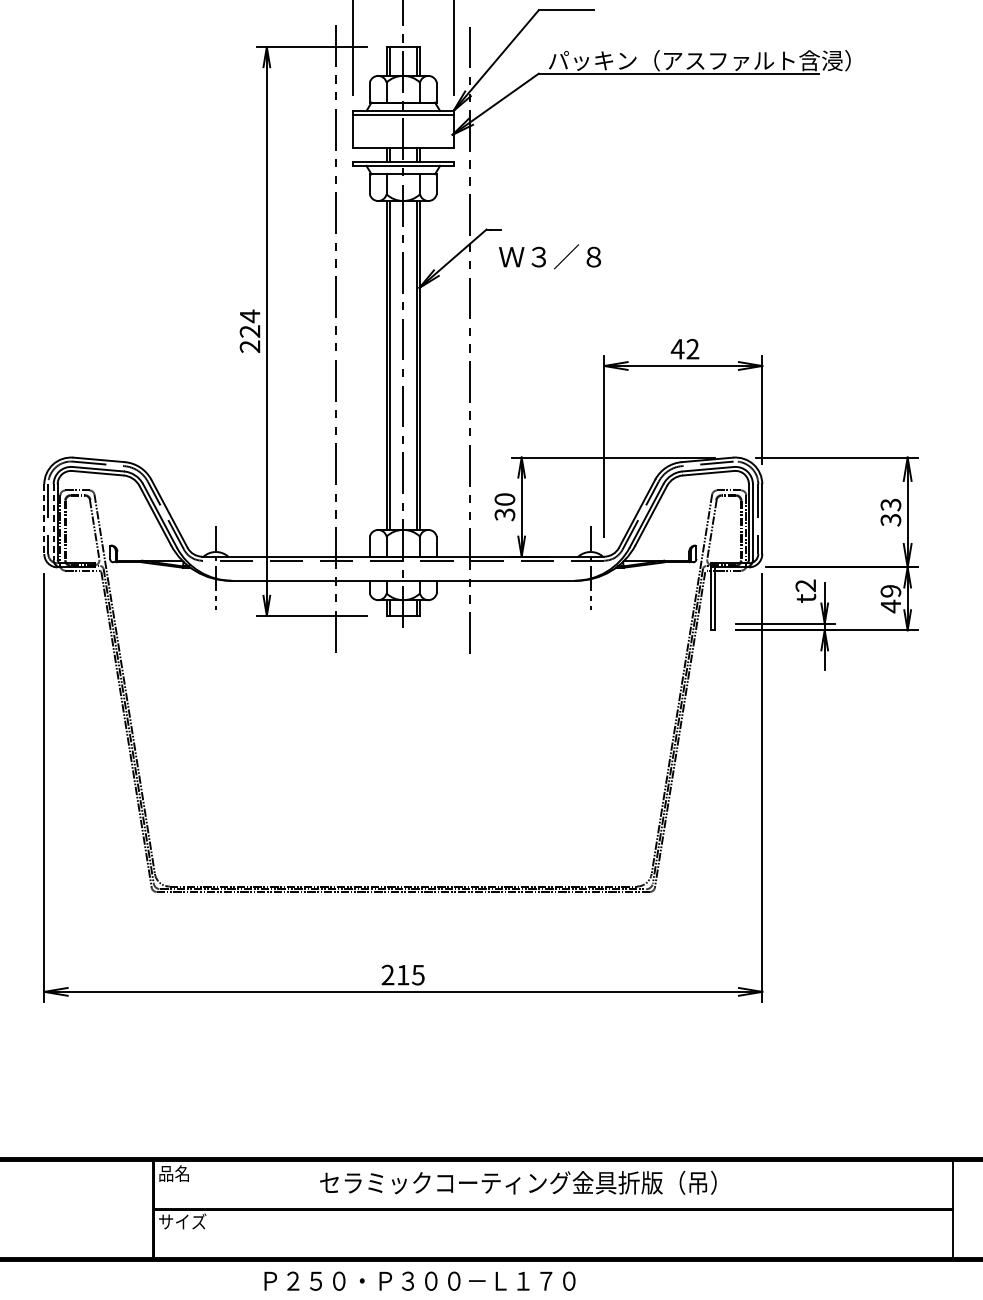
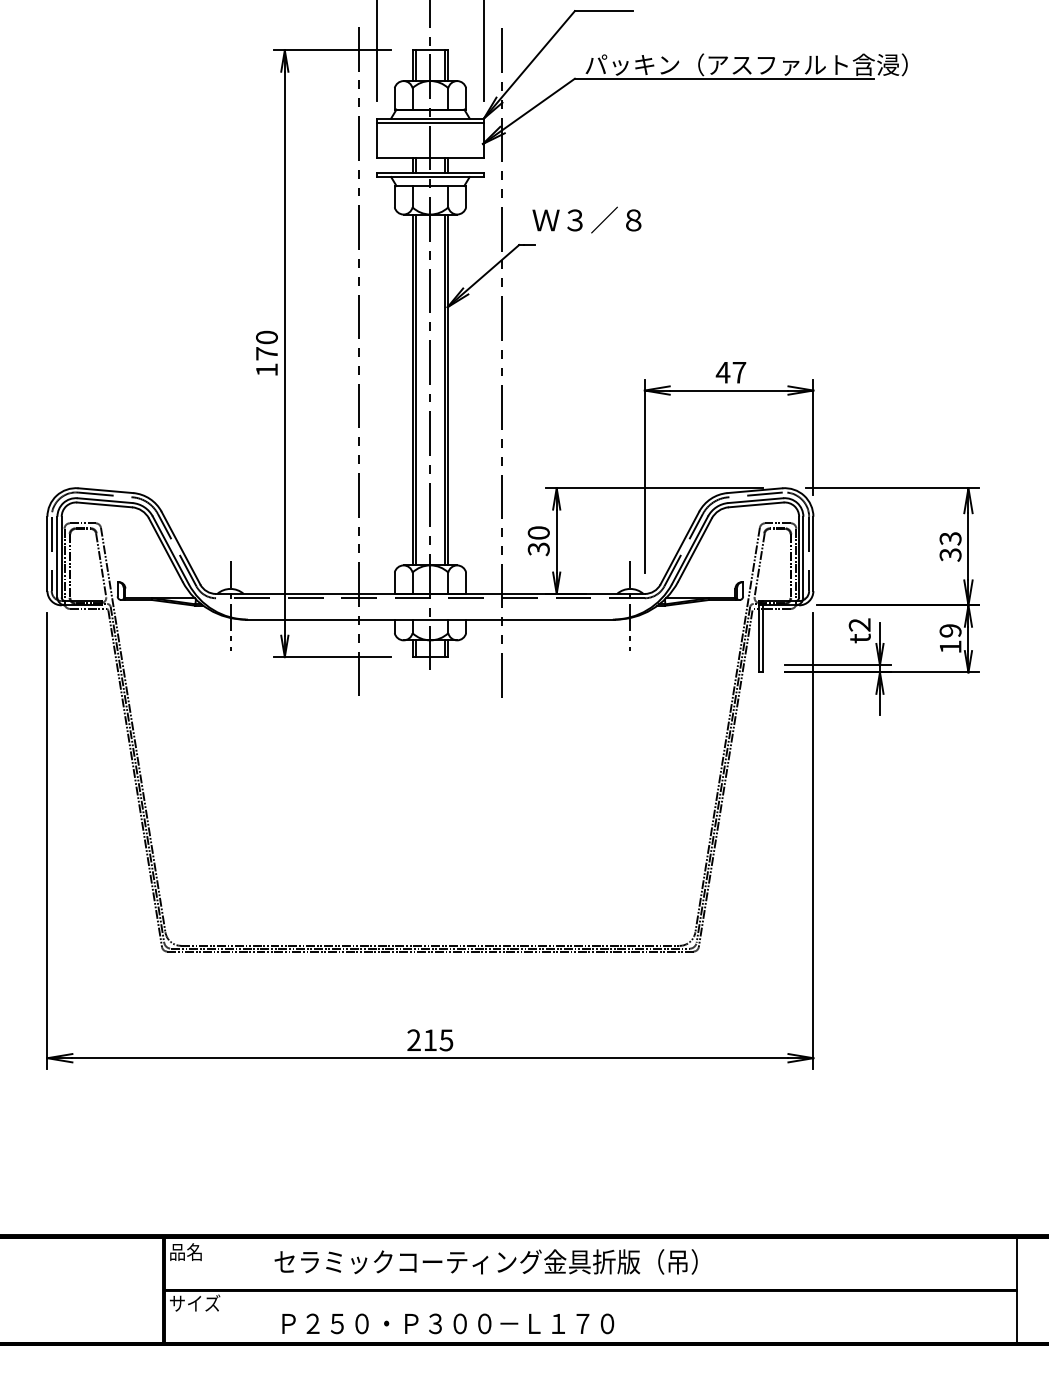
text: (549, 256) -> (586, 219), moved
text: (249, 331) -> (266, 353), 224 -> 170
text: (693, 349) -> (739, 372), 42 -> 47
line: (44, 519) -> (47, 554), dashed -> solid
line: (53, 522) -> (57, 557), dashed -> solid
text: (890, 605) -> (950, 646), 49 -> 19
text: (517, 1182) -> (485, 1261), moved
text: (420, 1280) -> (448, 1323), moved

